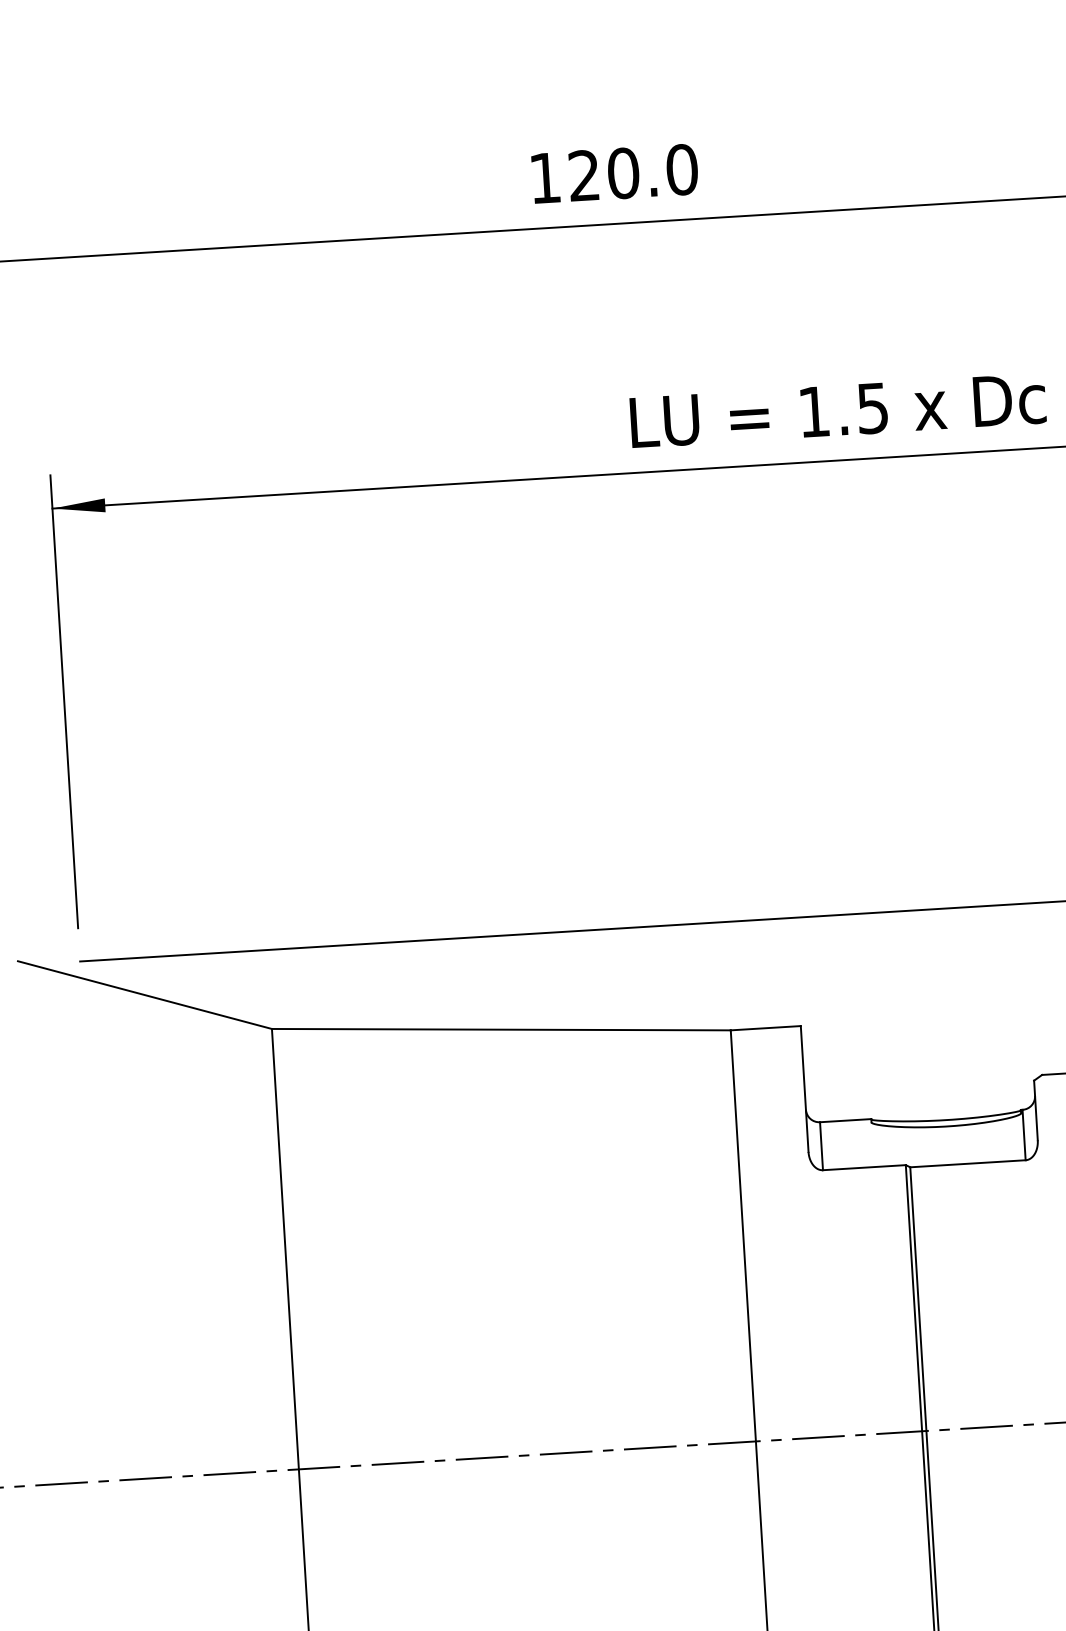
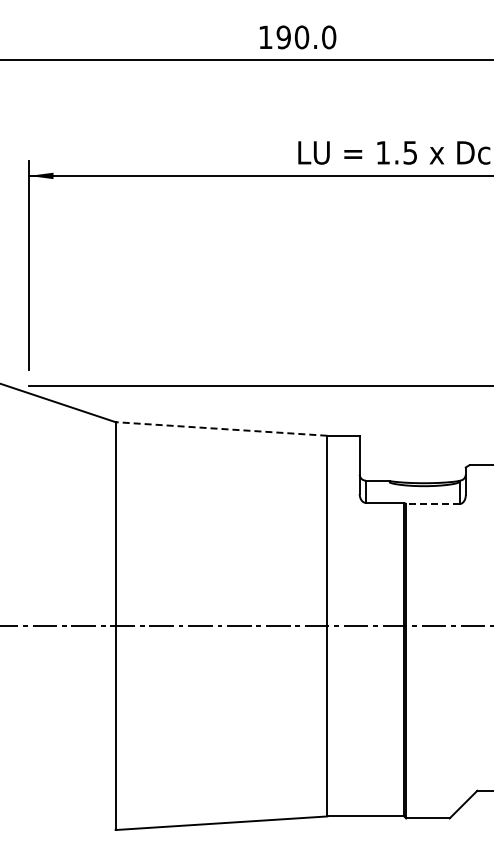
text: (583, 176) -> (283, 37), 120.0 -> 190.0
line: (499, 1028) -> (220, 428), solid -> dashed
line: (967, 1164) -> (432, 504), solid -> dashed

